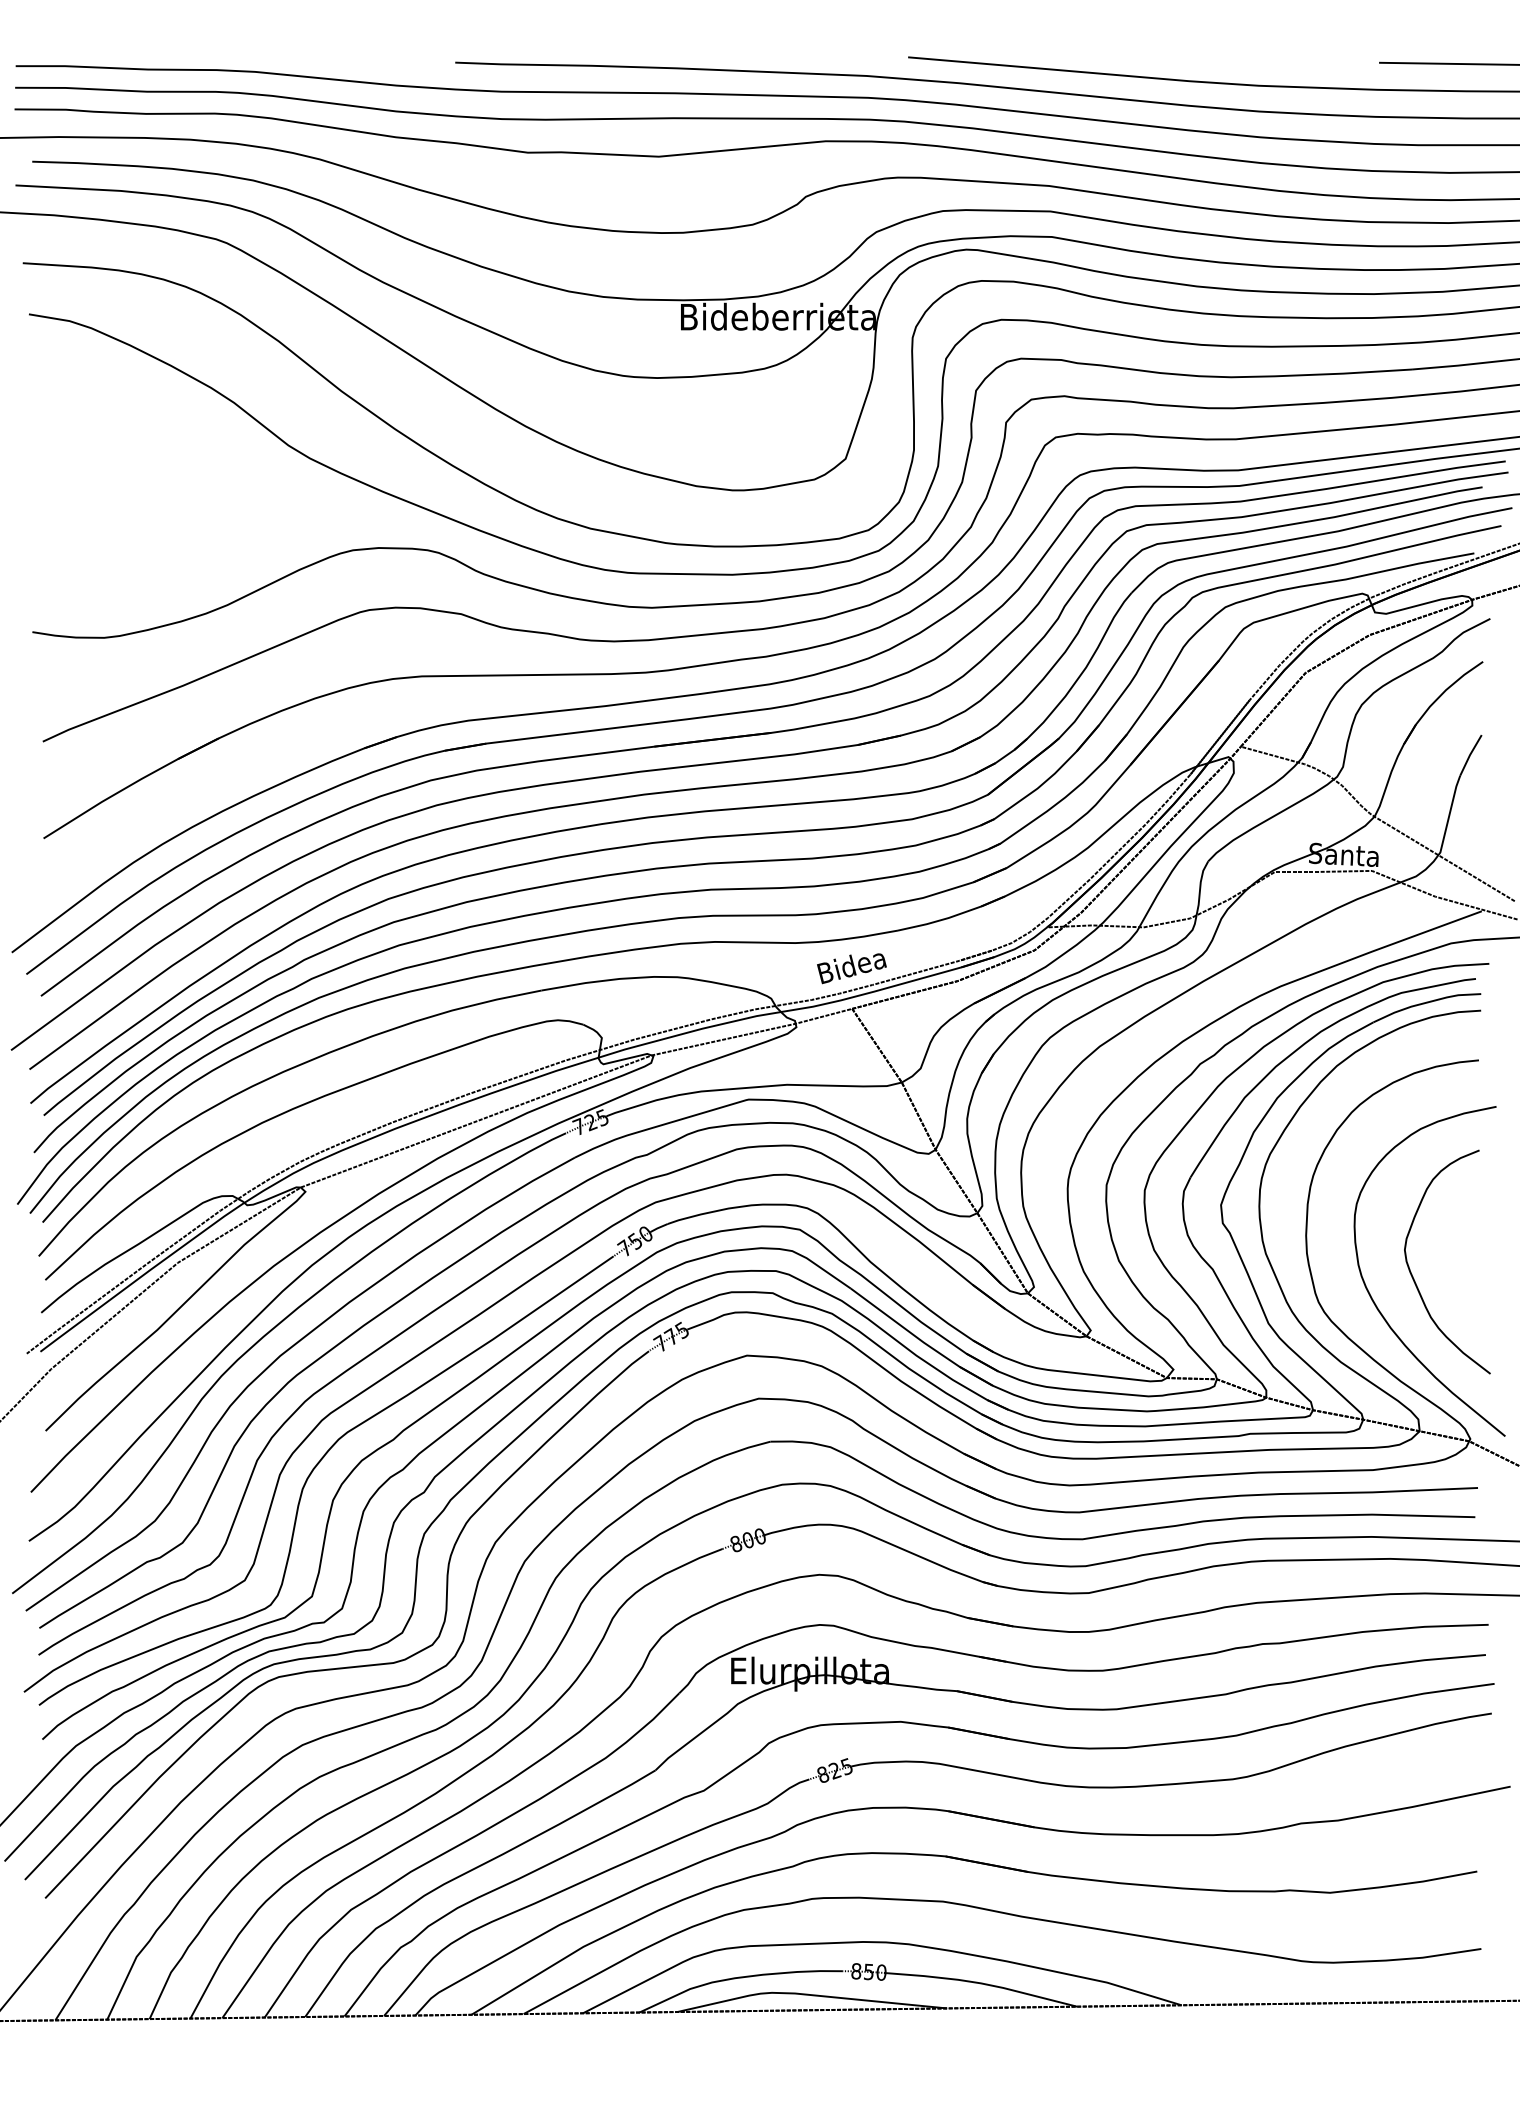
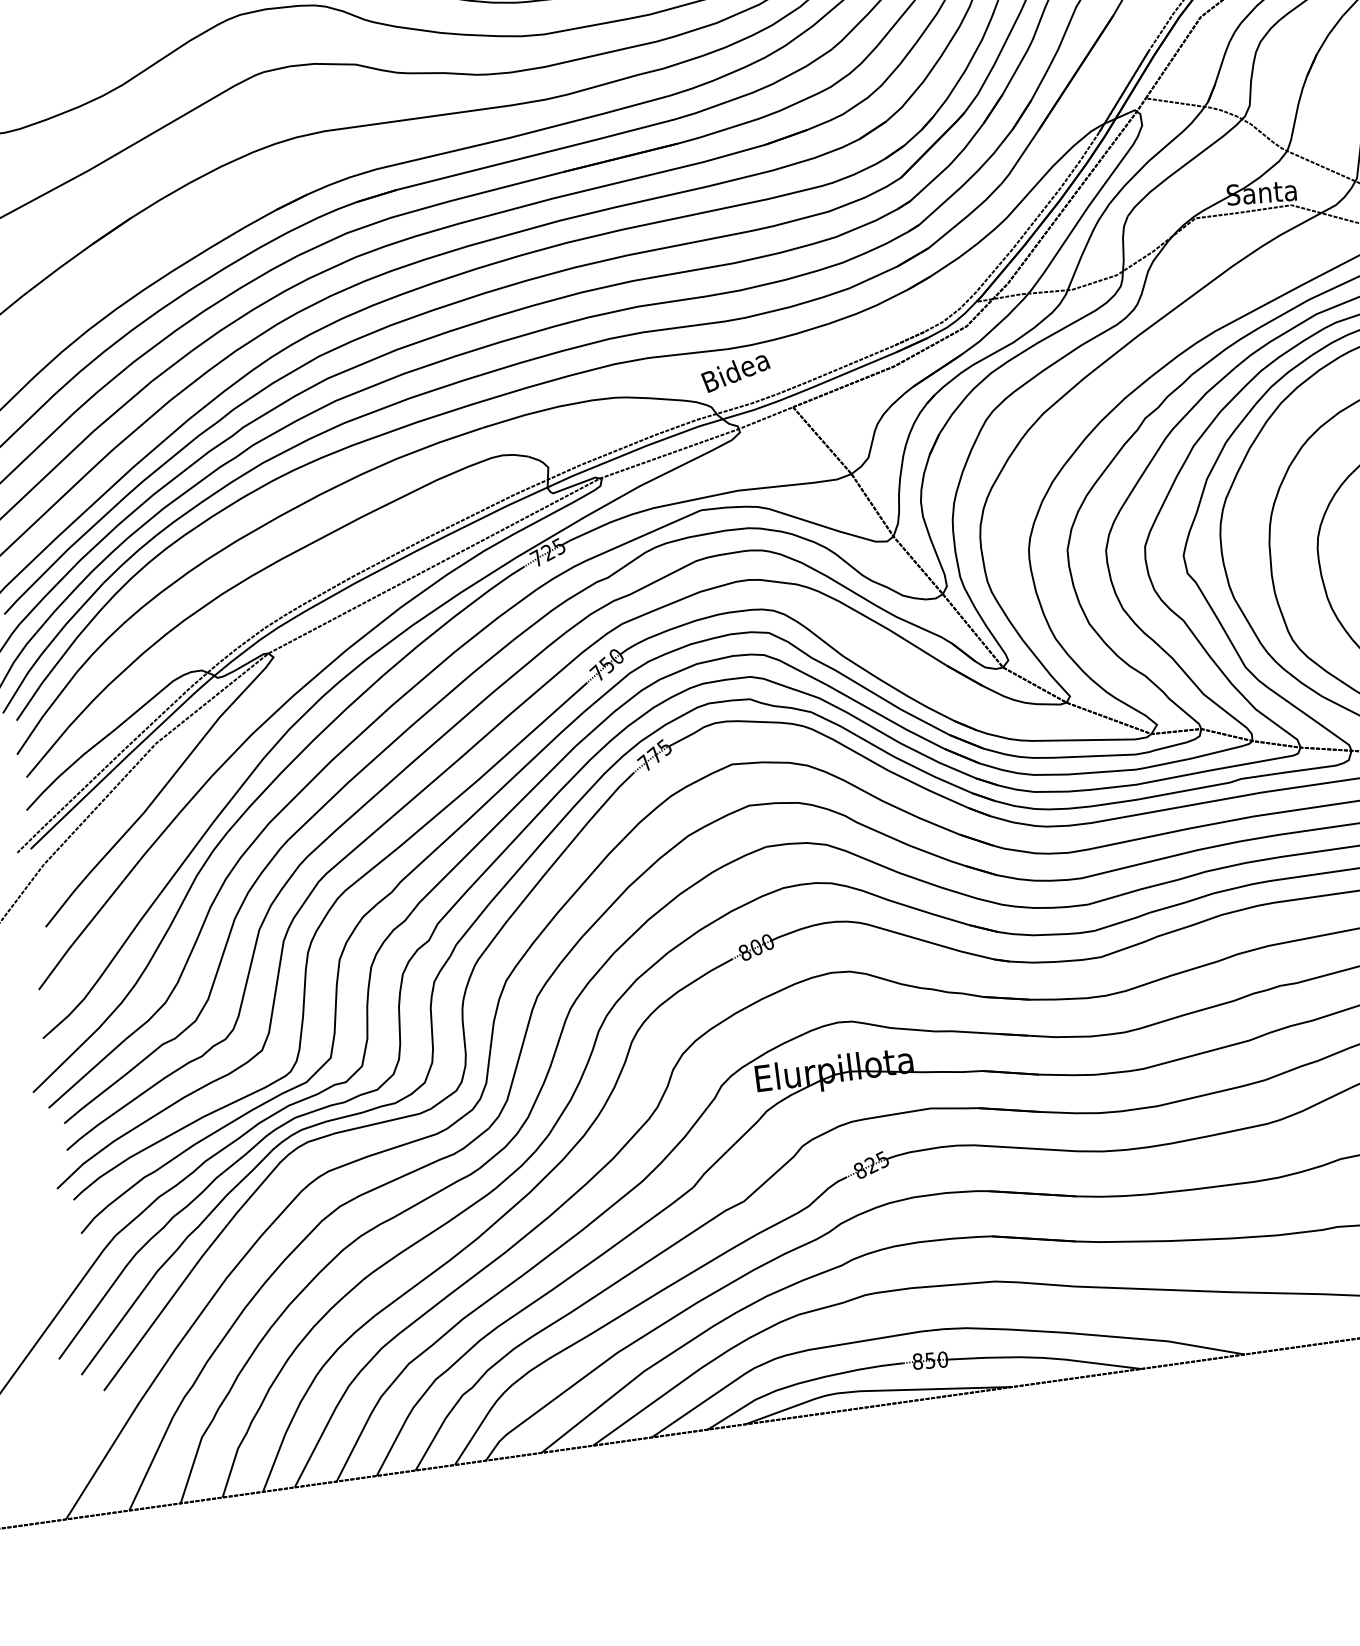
text: (851, 968) -> (735, 373), moved

